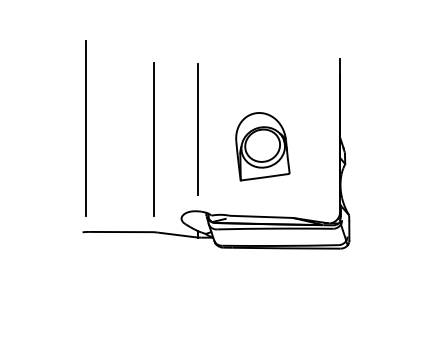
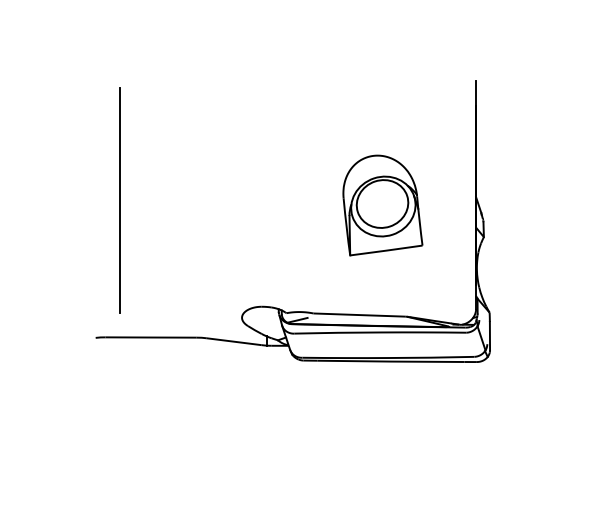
line: (85, 128) -> (99, 184), removed
line: (198, 129) -> (267, 185), removed
line: (153, 139) -> (119, 200), moved
part: (262, 146) -> (382, 205), moved

